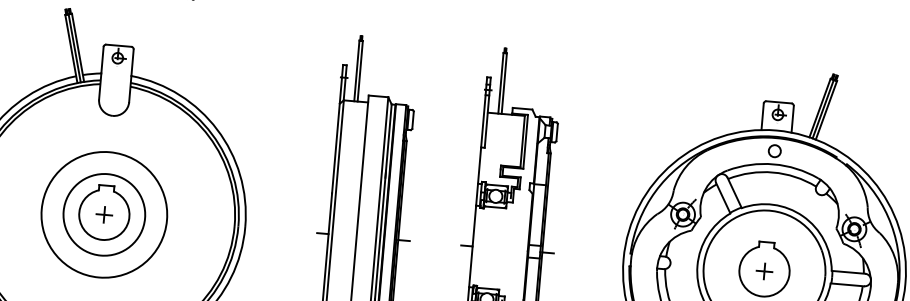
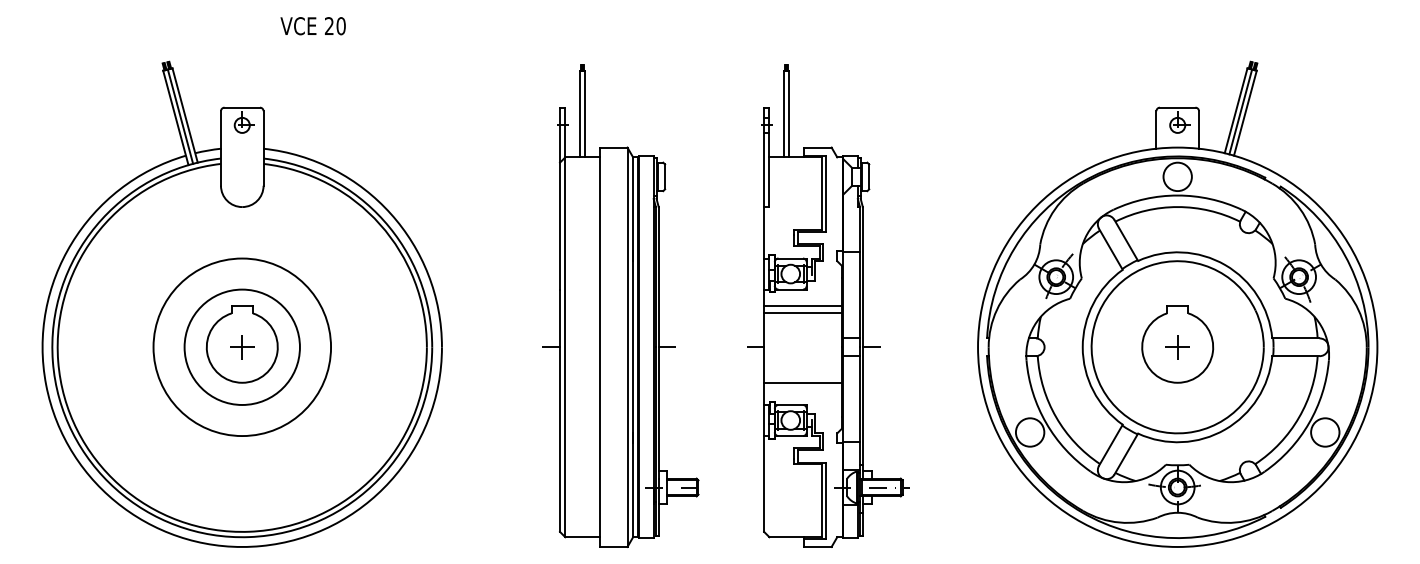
circle: (774, 150) -> (1177, 176), size x1.67
line: (502, 219) -> (803, 305), added
line: (502, 224) -> (803, 313), added
line: (498, 273) -> (803, 382), added

